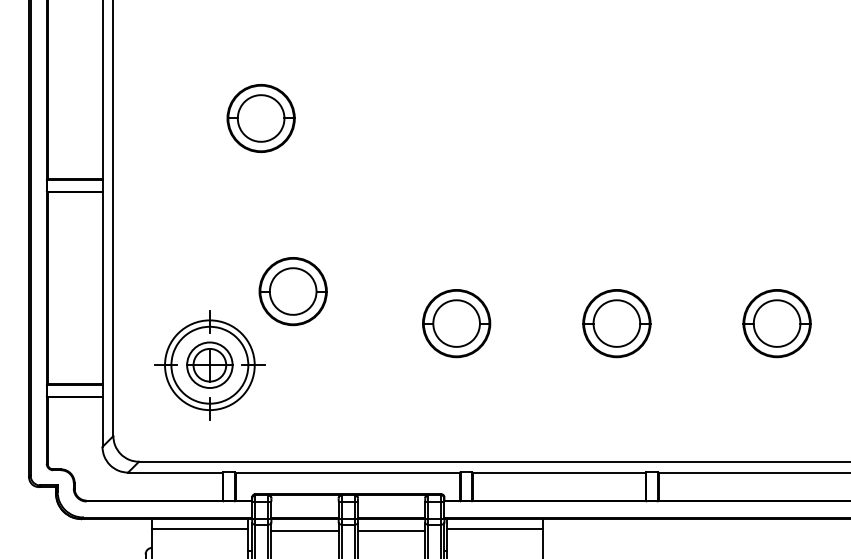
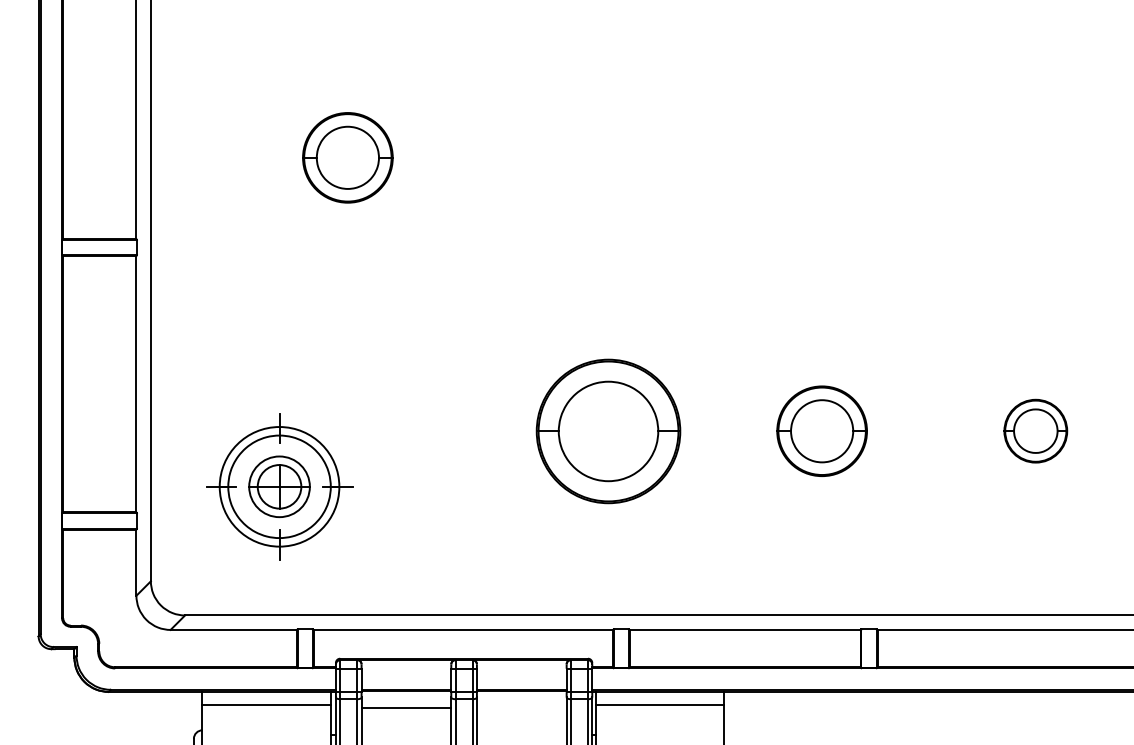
part: (293, 291) -> (390, 388), removed
part: (456, 323) -> (608, 430), size x1.6
part: (776, 323) -> (1035, 430), size x0.7
line: (391, 530) -> (521, 707), removed

